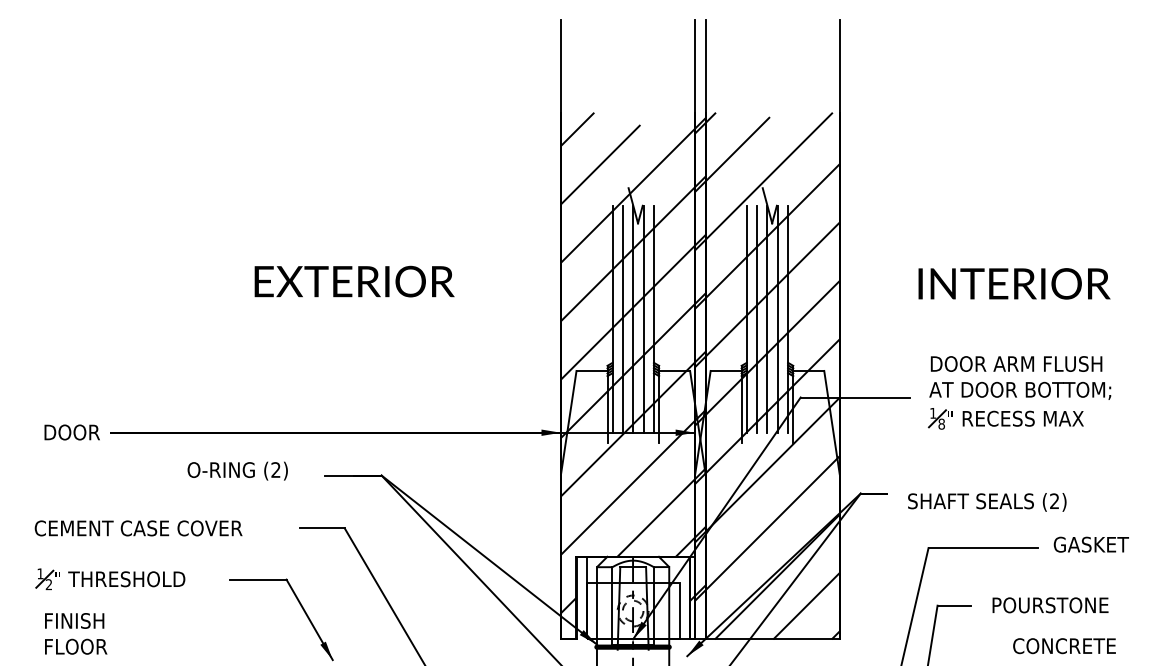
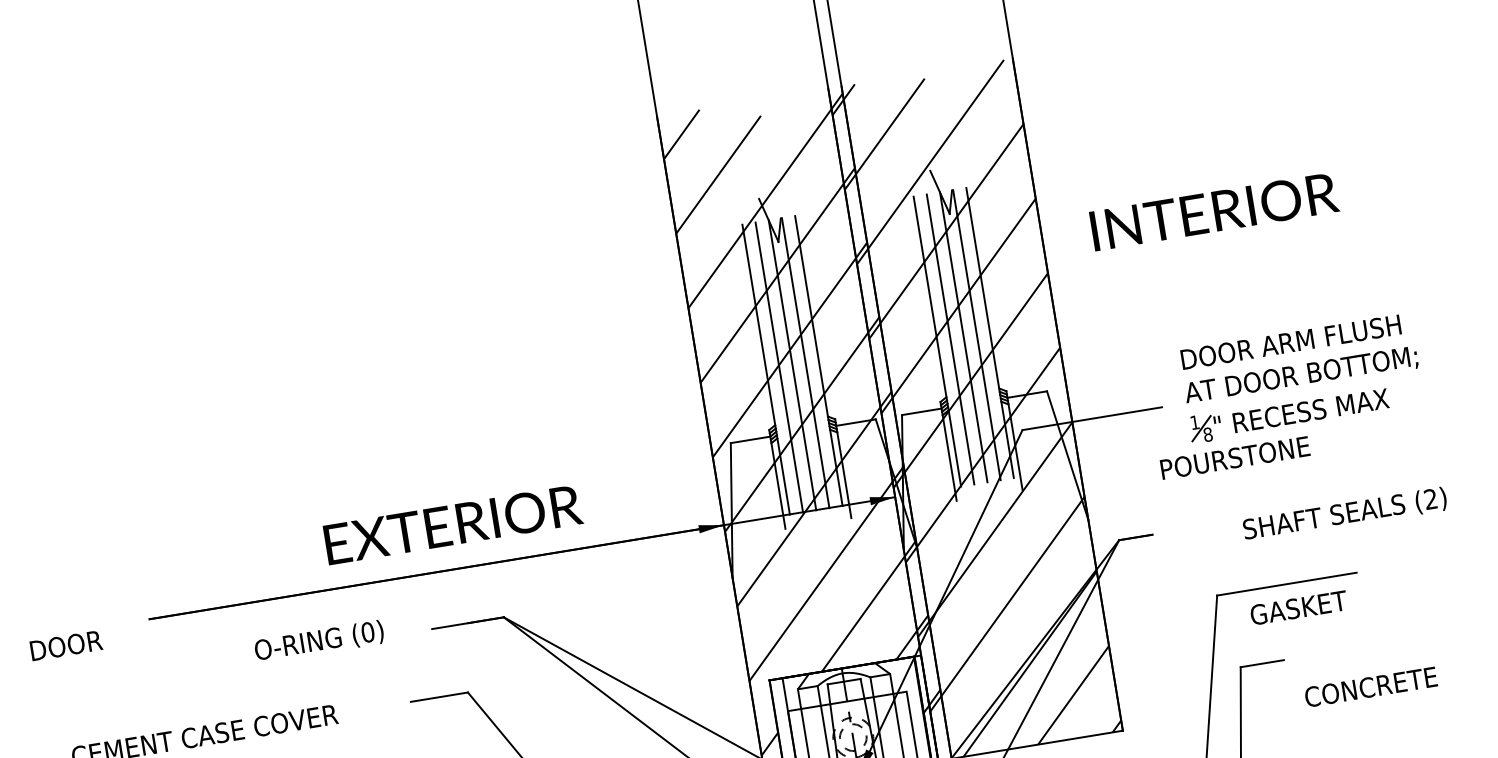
text: (354, 281) -> (453, 524), moved
text: (1014, 283) -> (1214, 211), moved
text: (71, 432) -> (65, 645), moved
text: (275, 469) -> (367, 631), (2) -> (0)
text: (987, 502) -> (1345, 514), moved
text: (1090, 544) -> (1297, 607), moved
text: (1050, 605) -> (1235, 458), moved
text: (1064, 646) -> (1371, 687), moved

